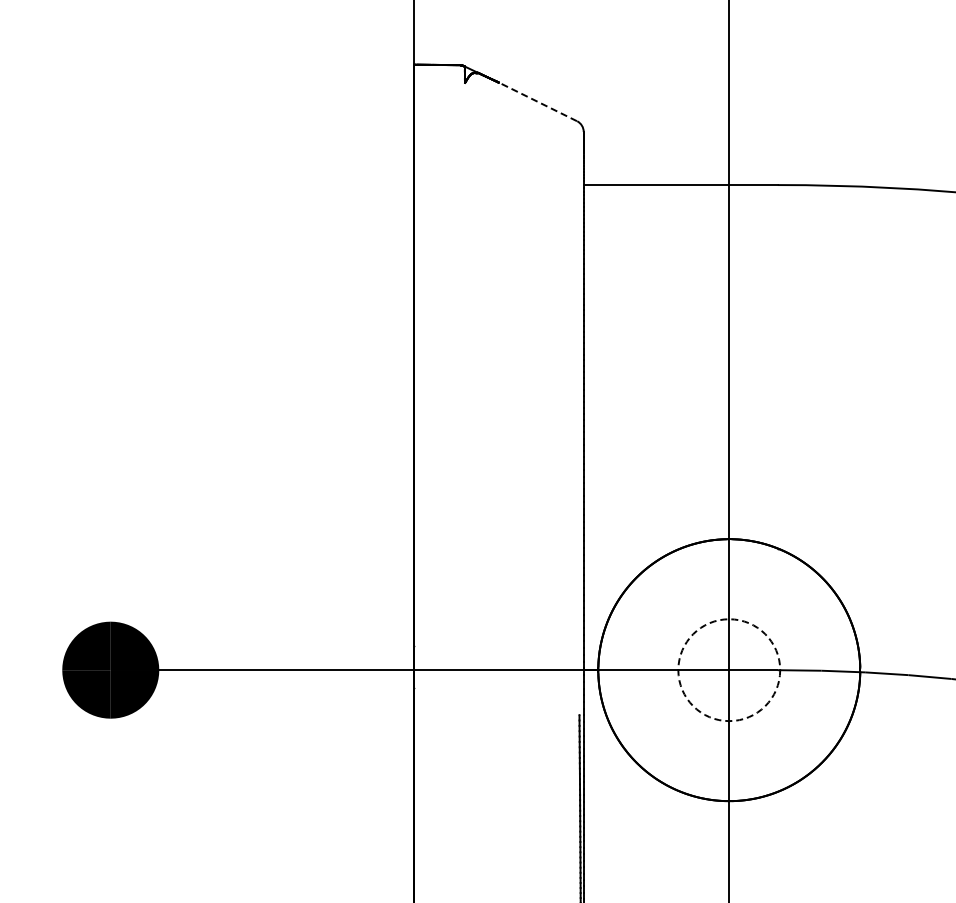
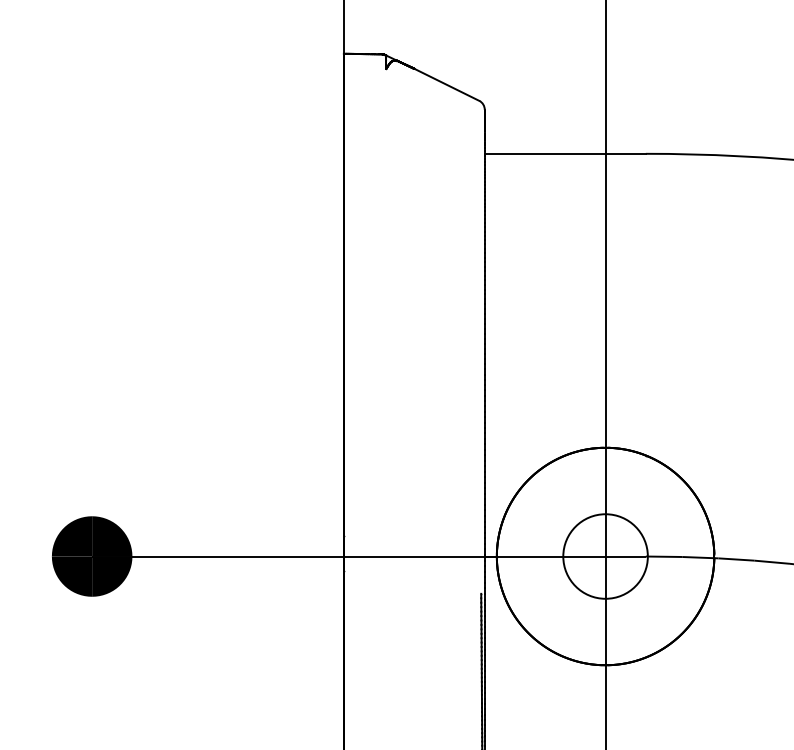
line: (537, 101) -> (446, 84), dashed -> solid
circle: (729, 670) -> (605, 556), dashed -> solid

